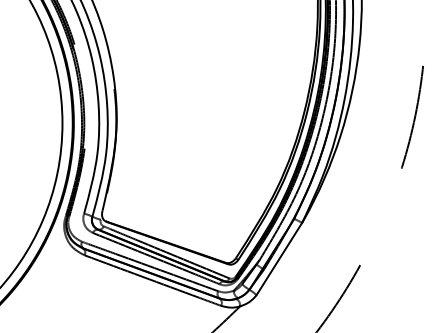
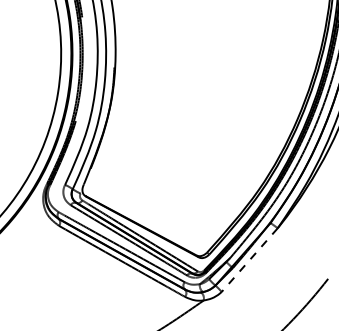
line: (279, 259) -> (249, 260), solid -> dashed

